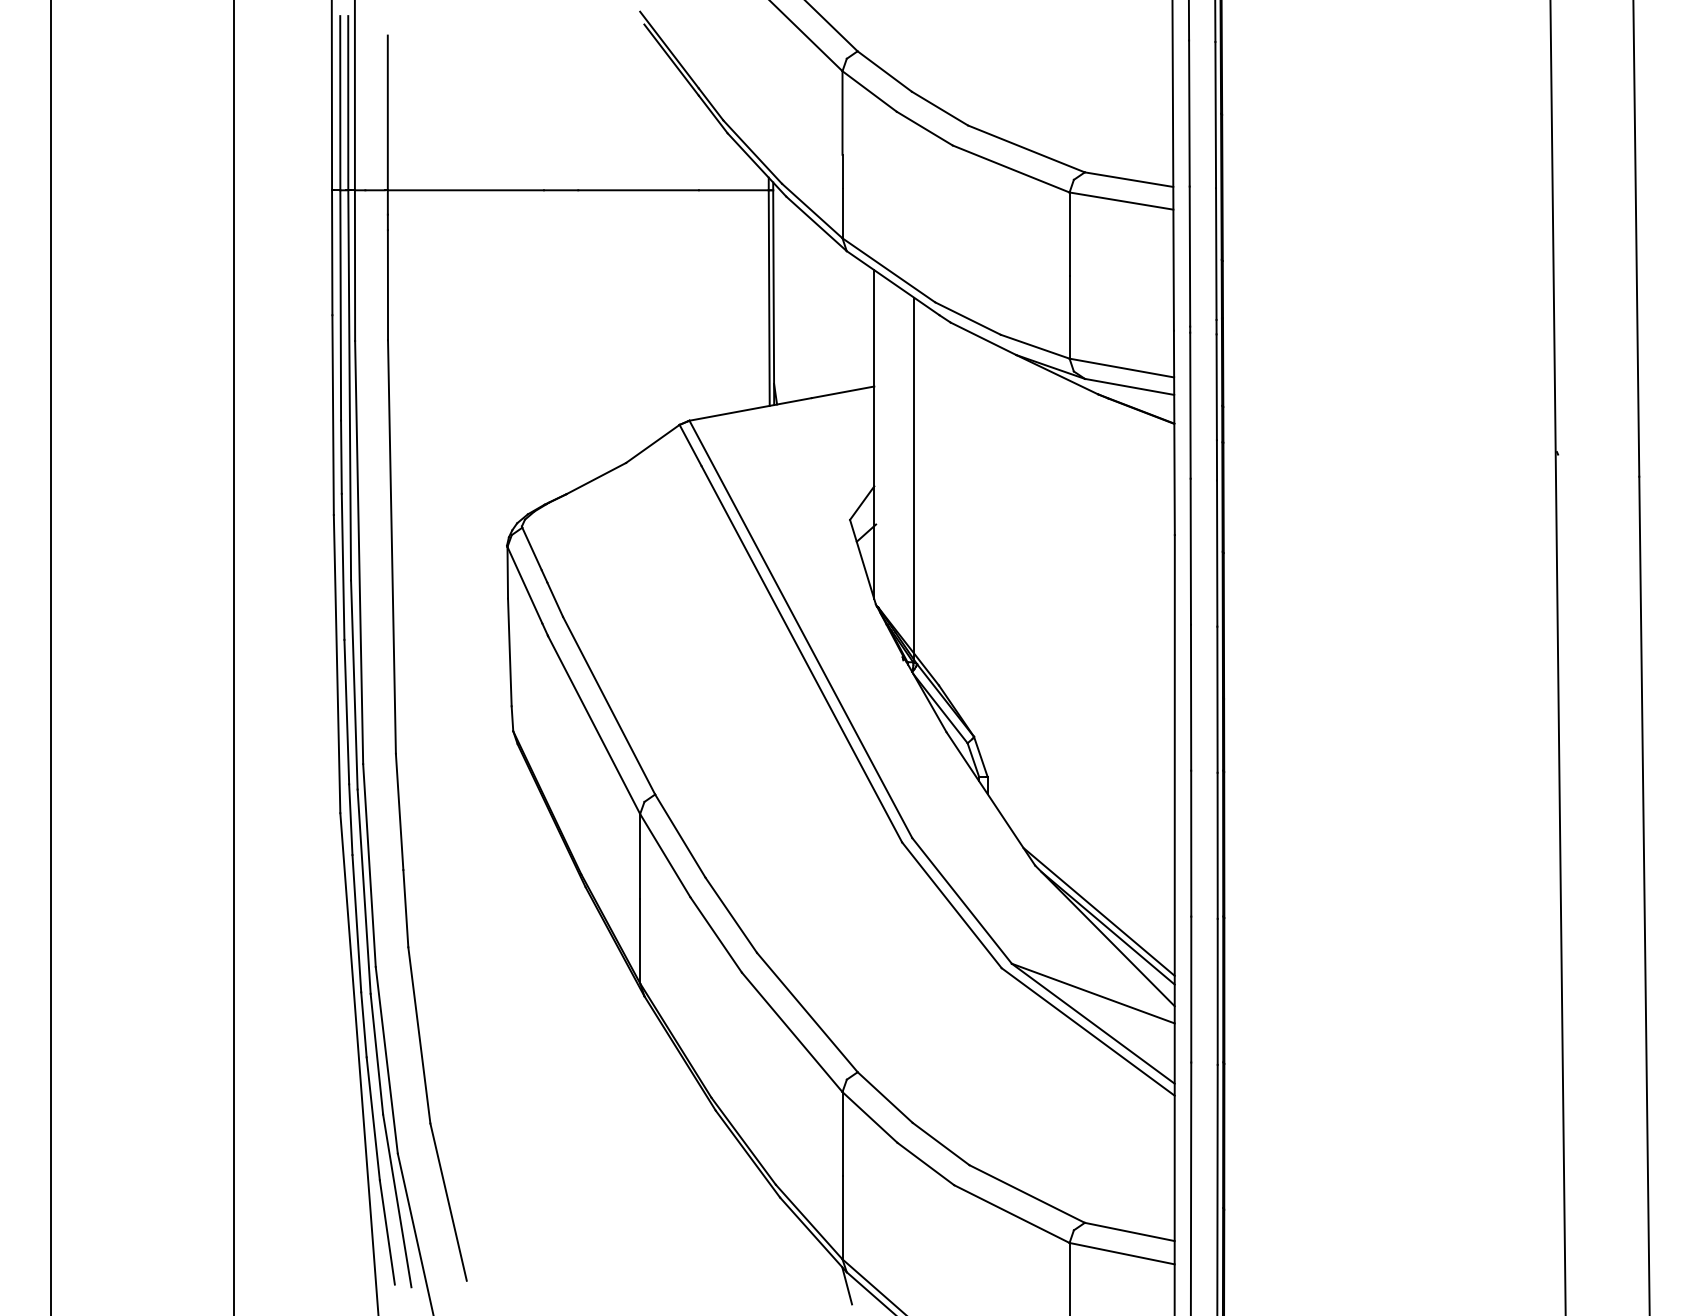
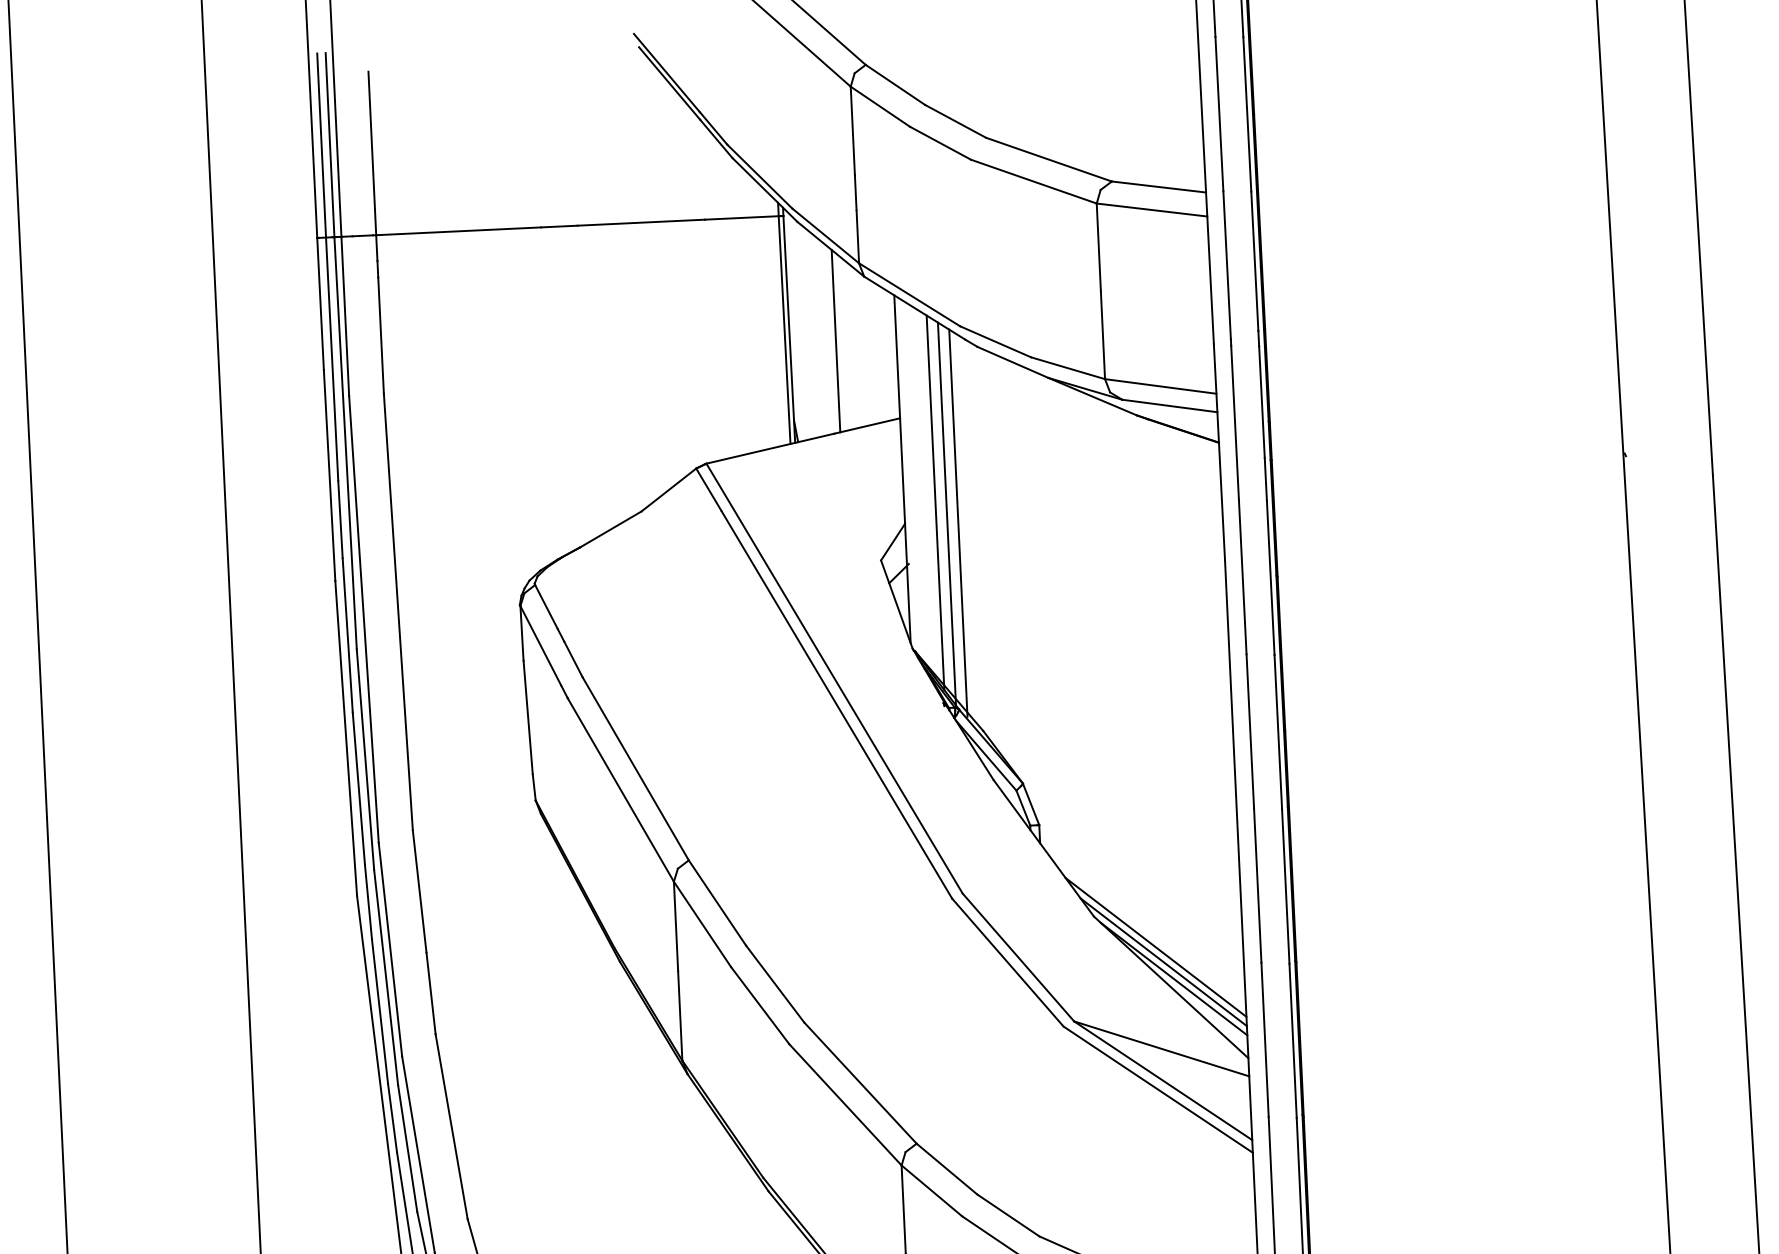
line: (817, 310) -> (836, 340), added
line: (904, 467) -> (935, 502), added
line: (924, 487) -> (958, 522), added
line: (1092, 897) -> (1156, 947), added

